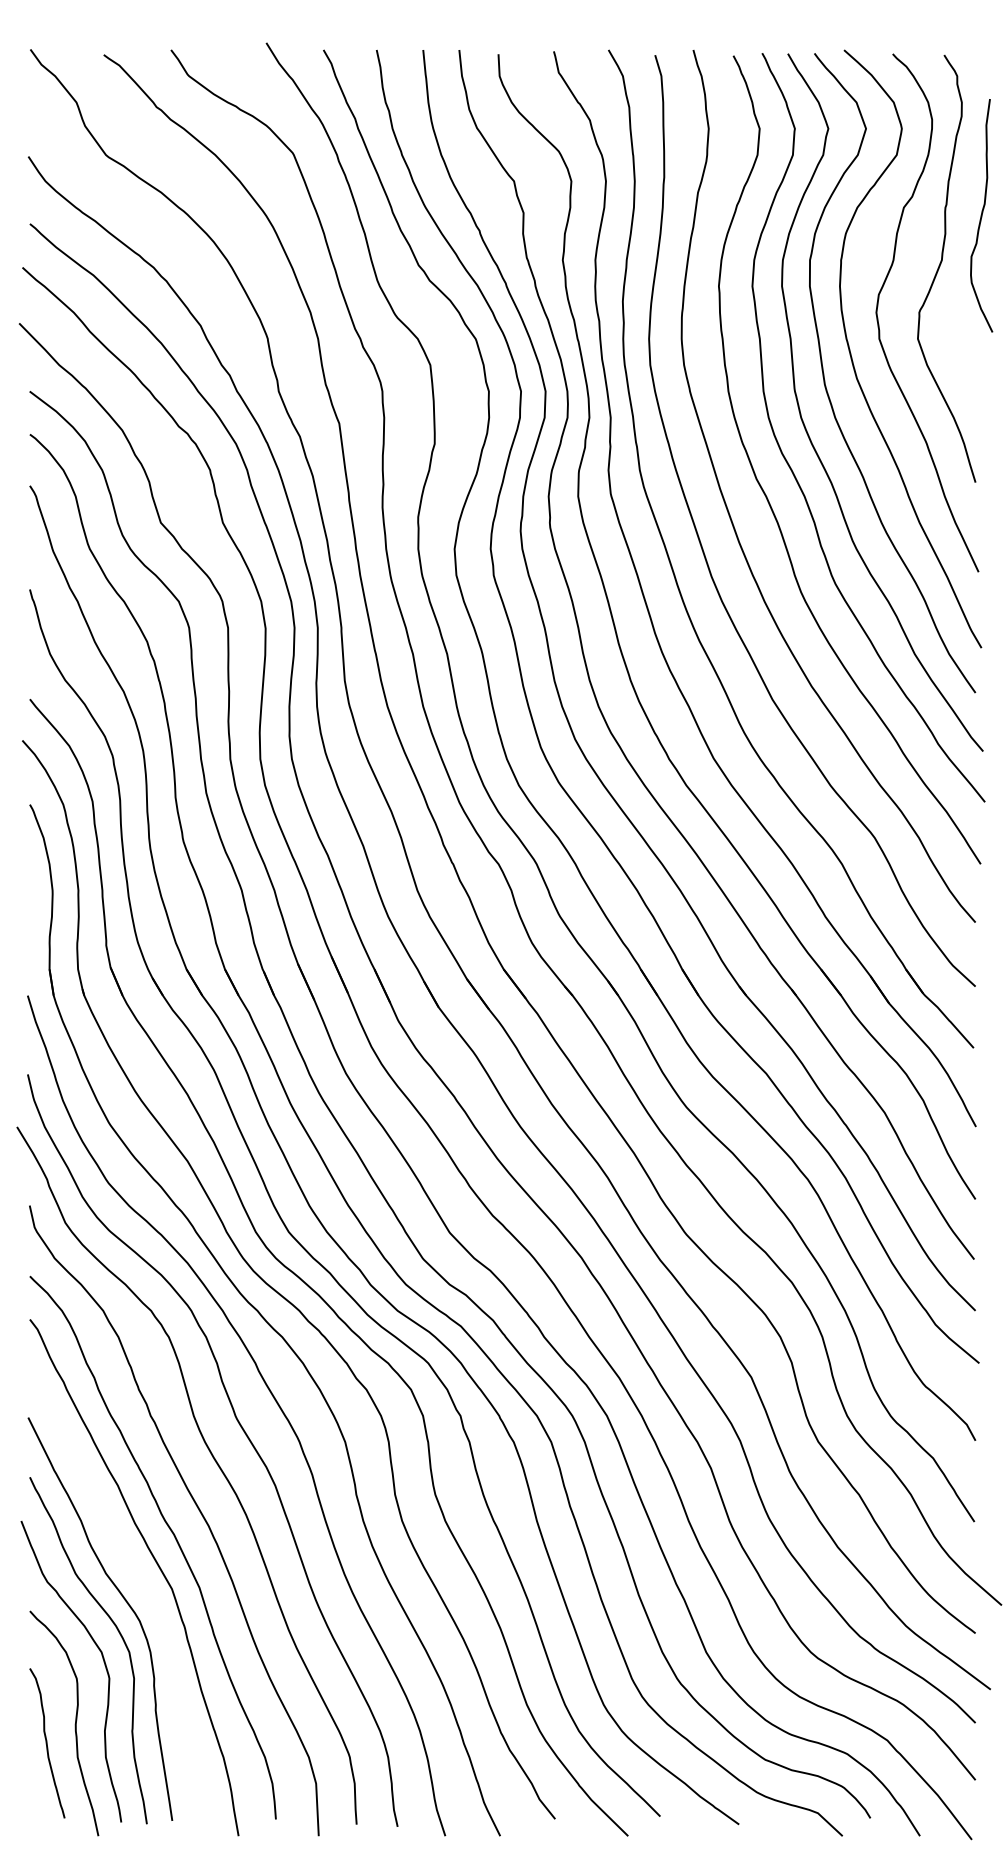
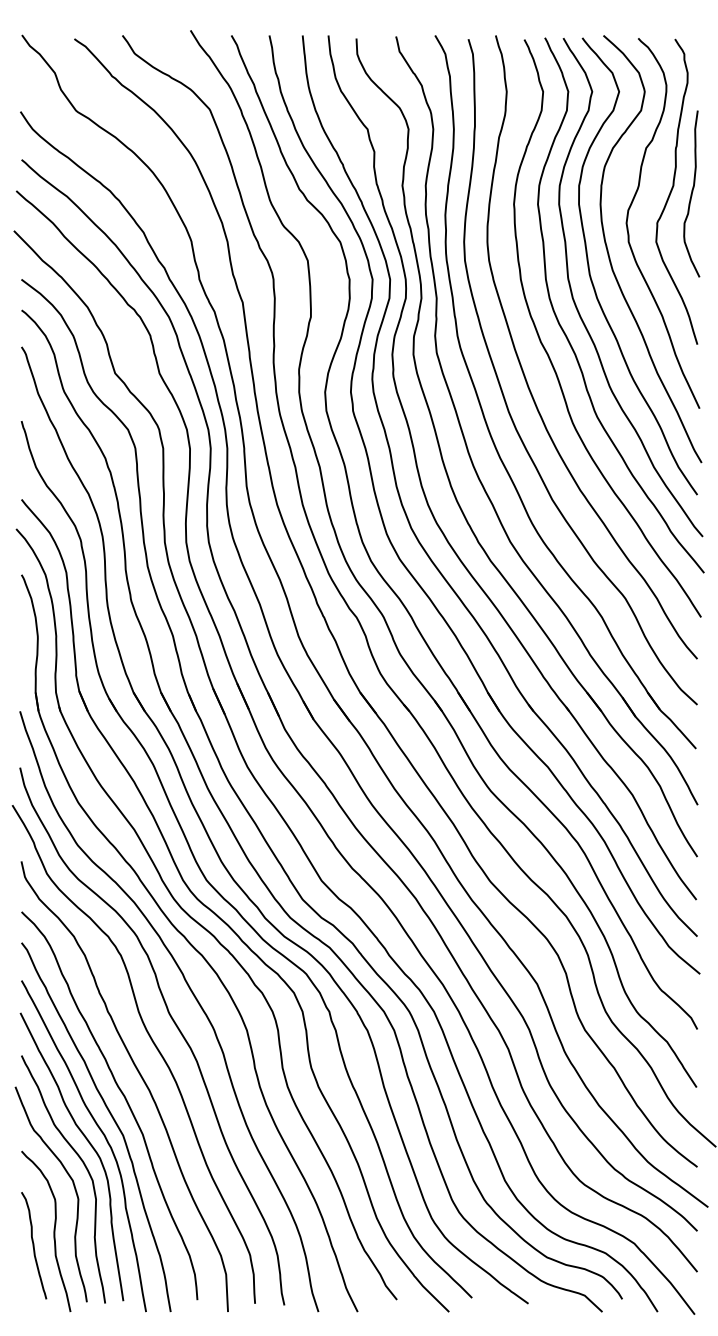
curve: (981, 215) -> (691, 193), moved
curve: (143, 1587) -> (102, 1134), added

